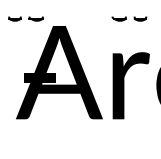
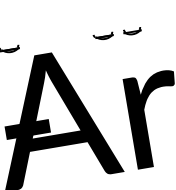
part: (129, 18) -> (117, 33), moved

